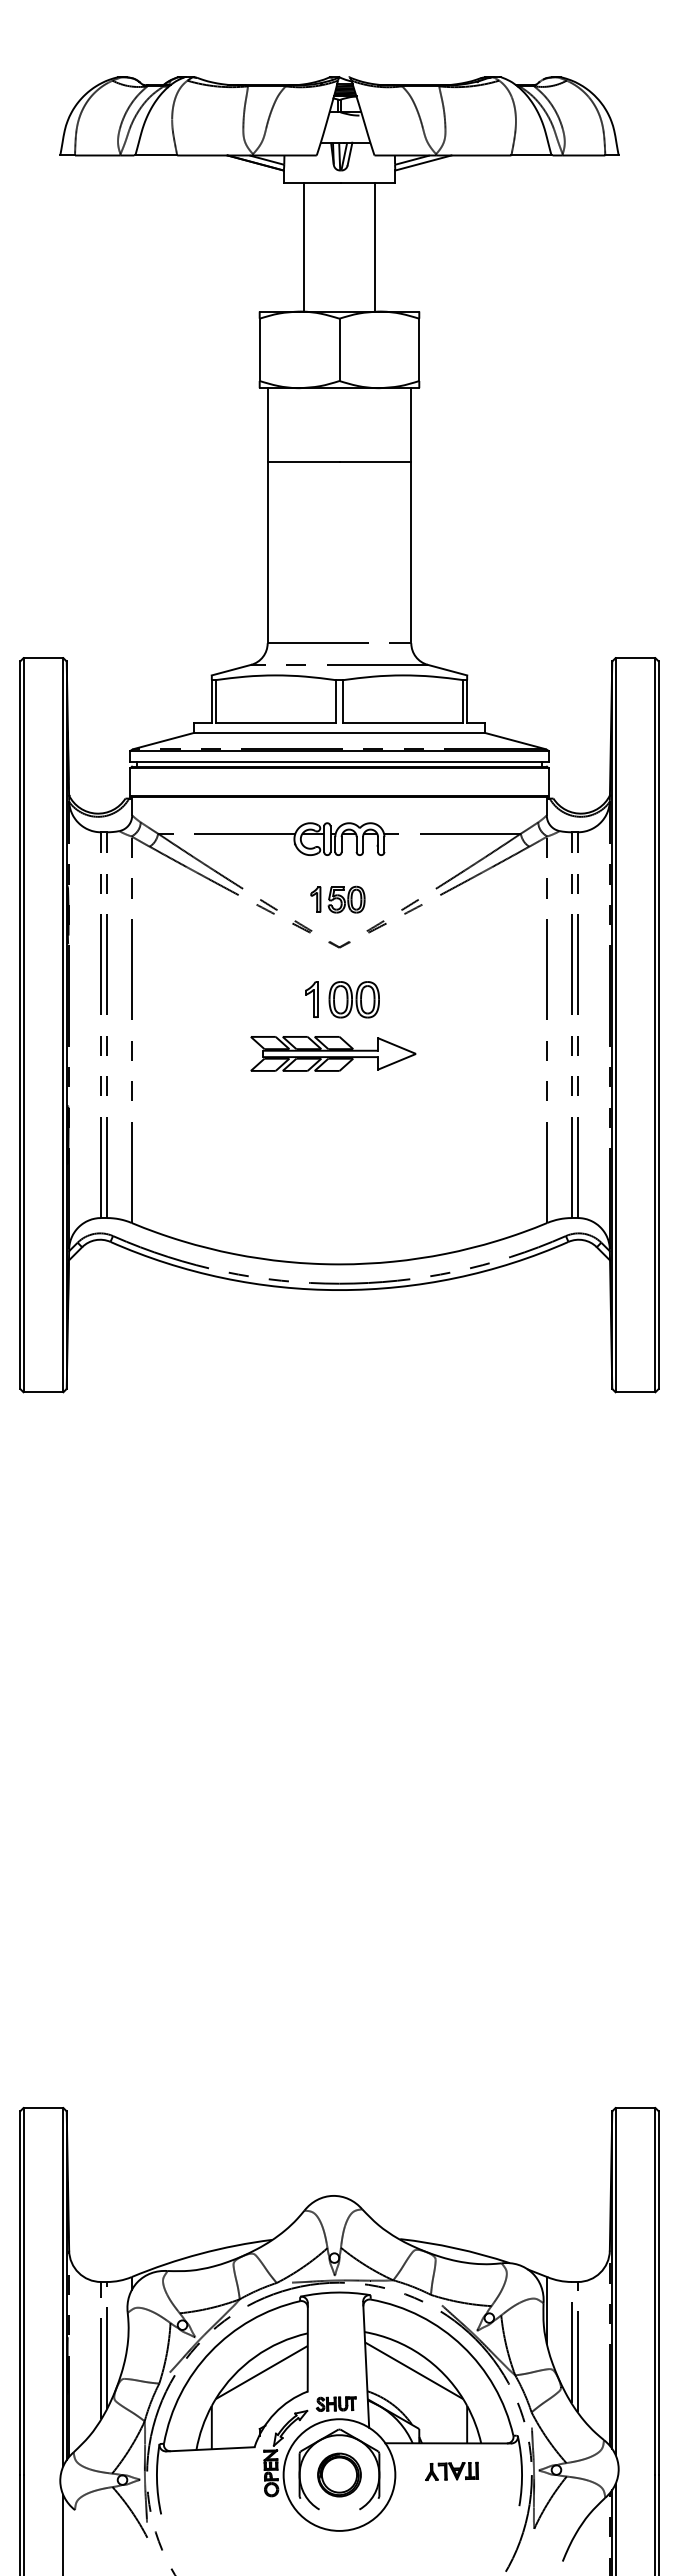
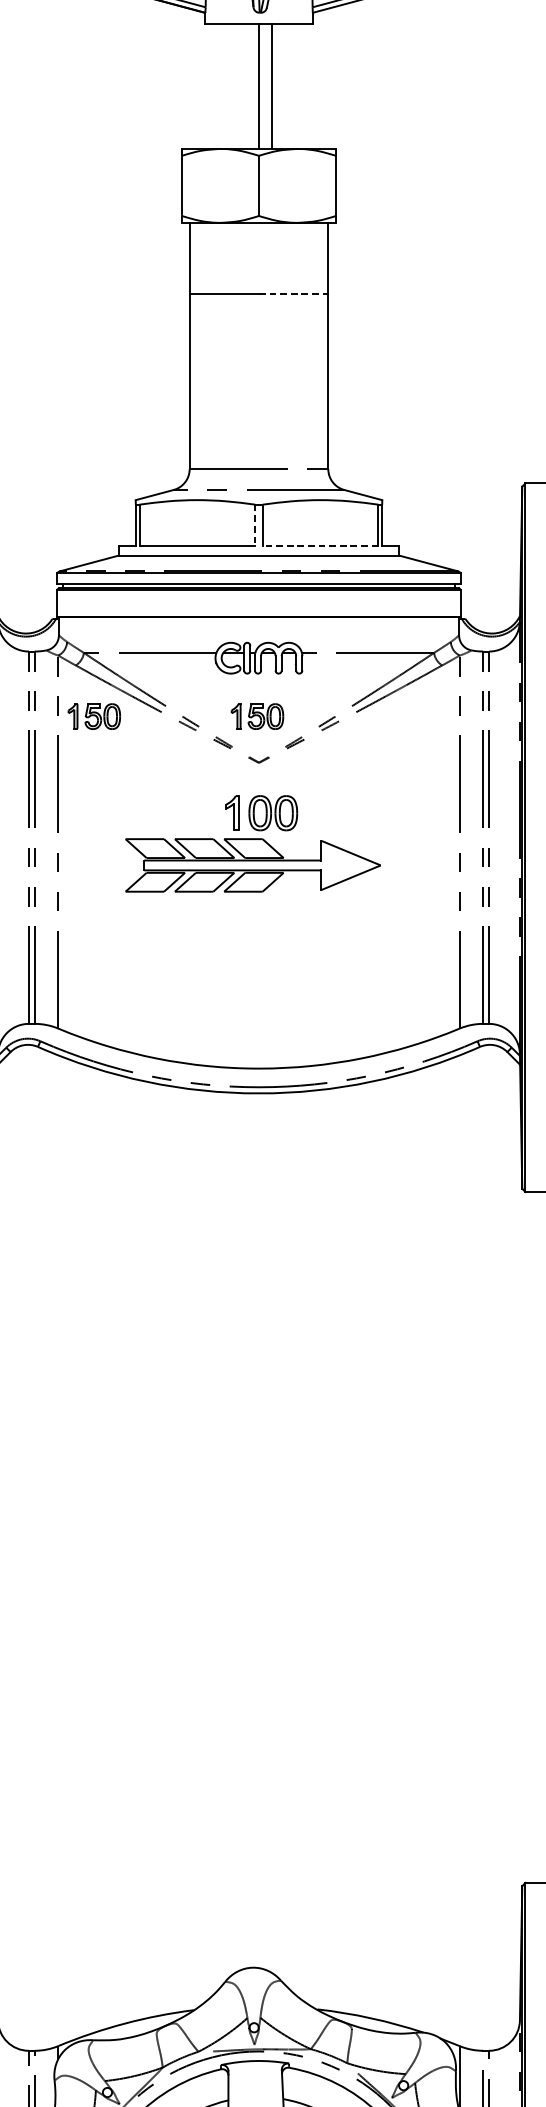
line: (304, 246) -> (259, 86), moved
line: (374, 246) -> (271, 86), moved
line: (375, 461) -> (293, 293), solid -> dashed
line: (335, 701) -> (255, 525), solid -> dashed
line: (403, 723) -> (320, 546), solid -> dashed
part: (168, 899) -> (93, 716), added
part: (333, 1053) -> (253, 865), size x1.6

